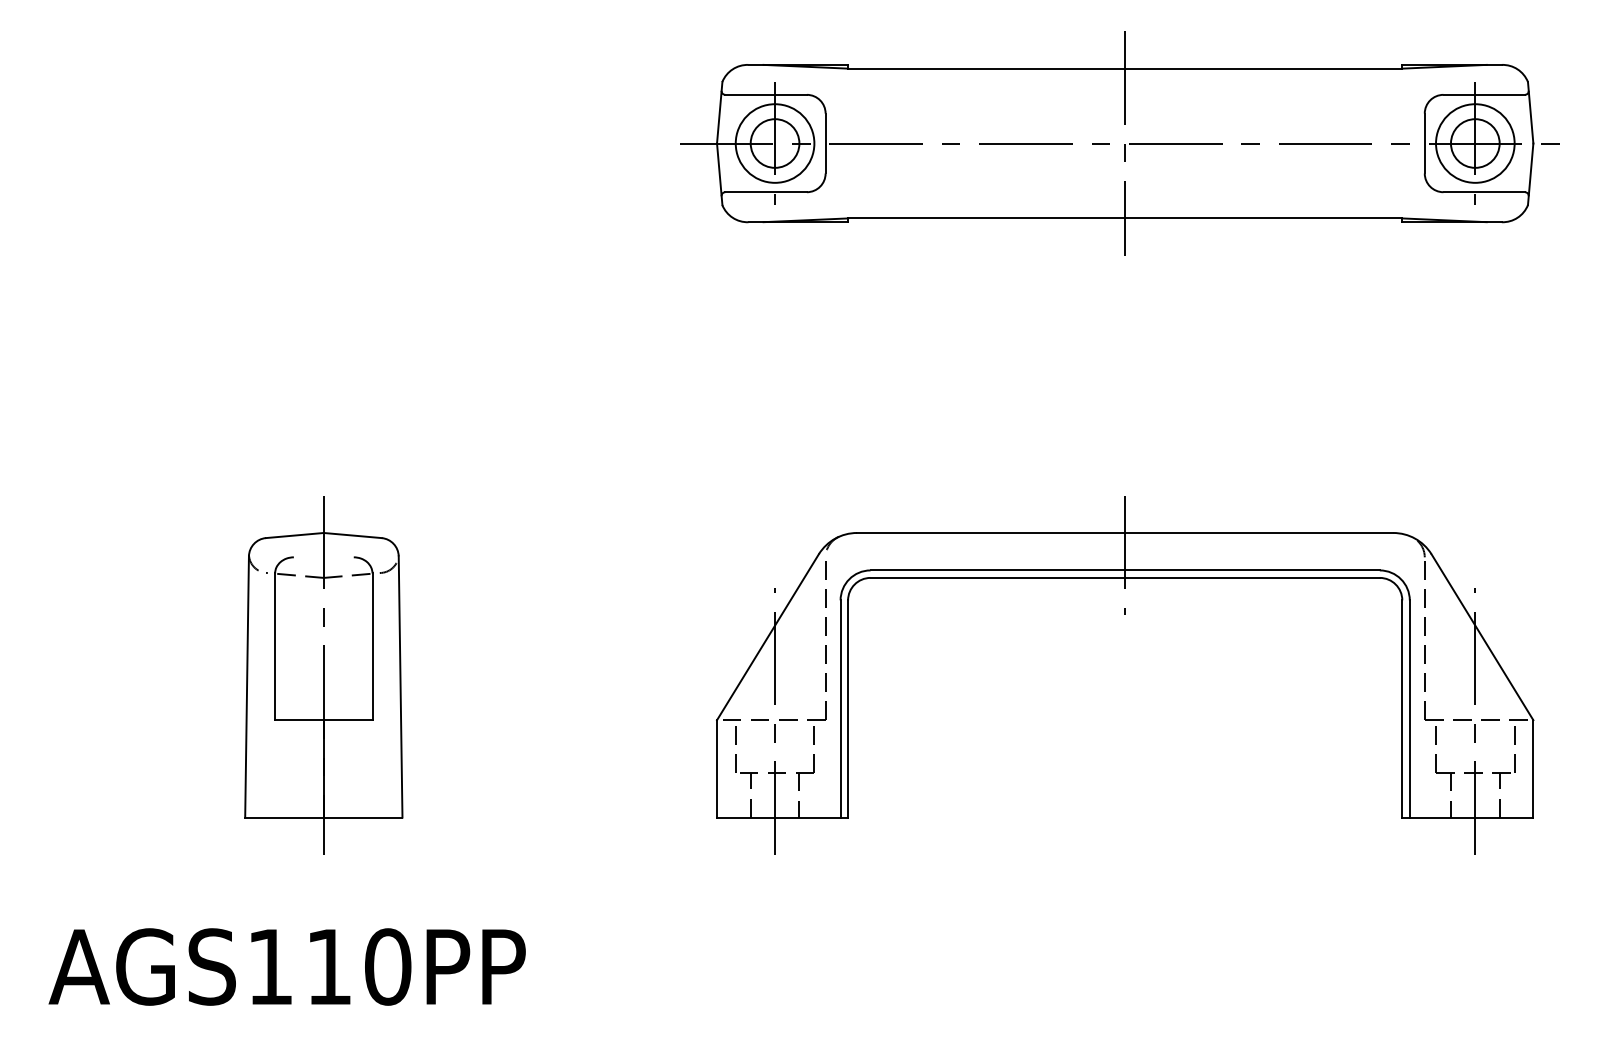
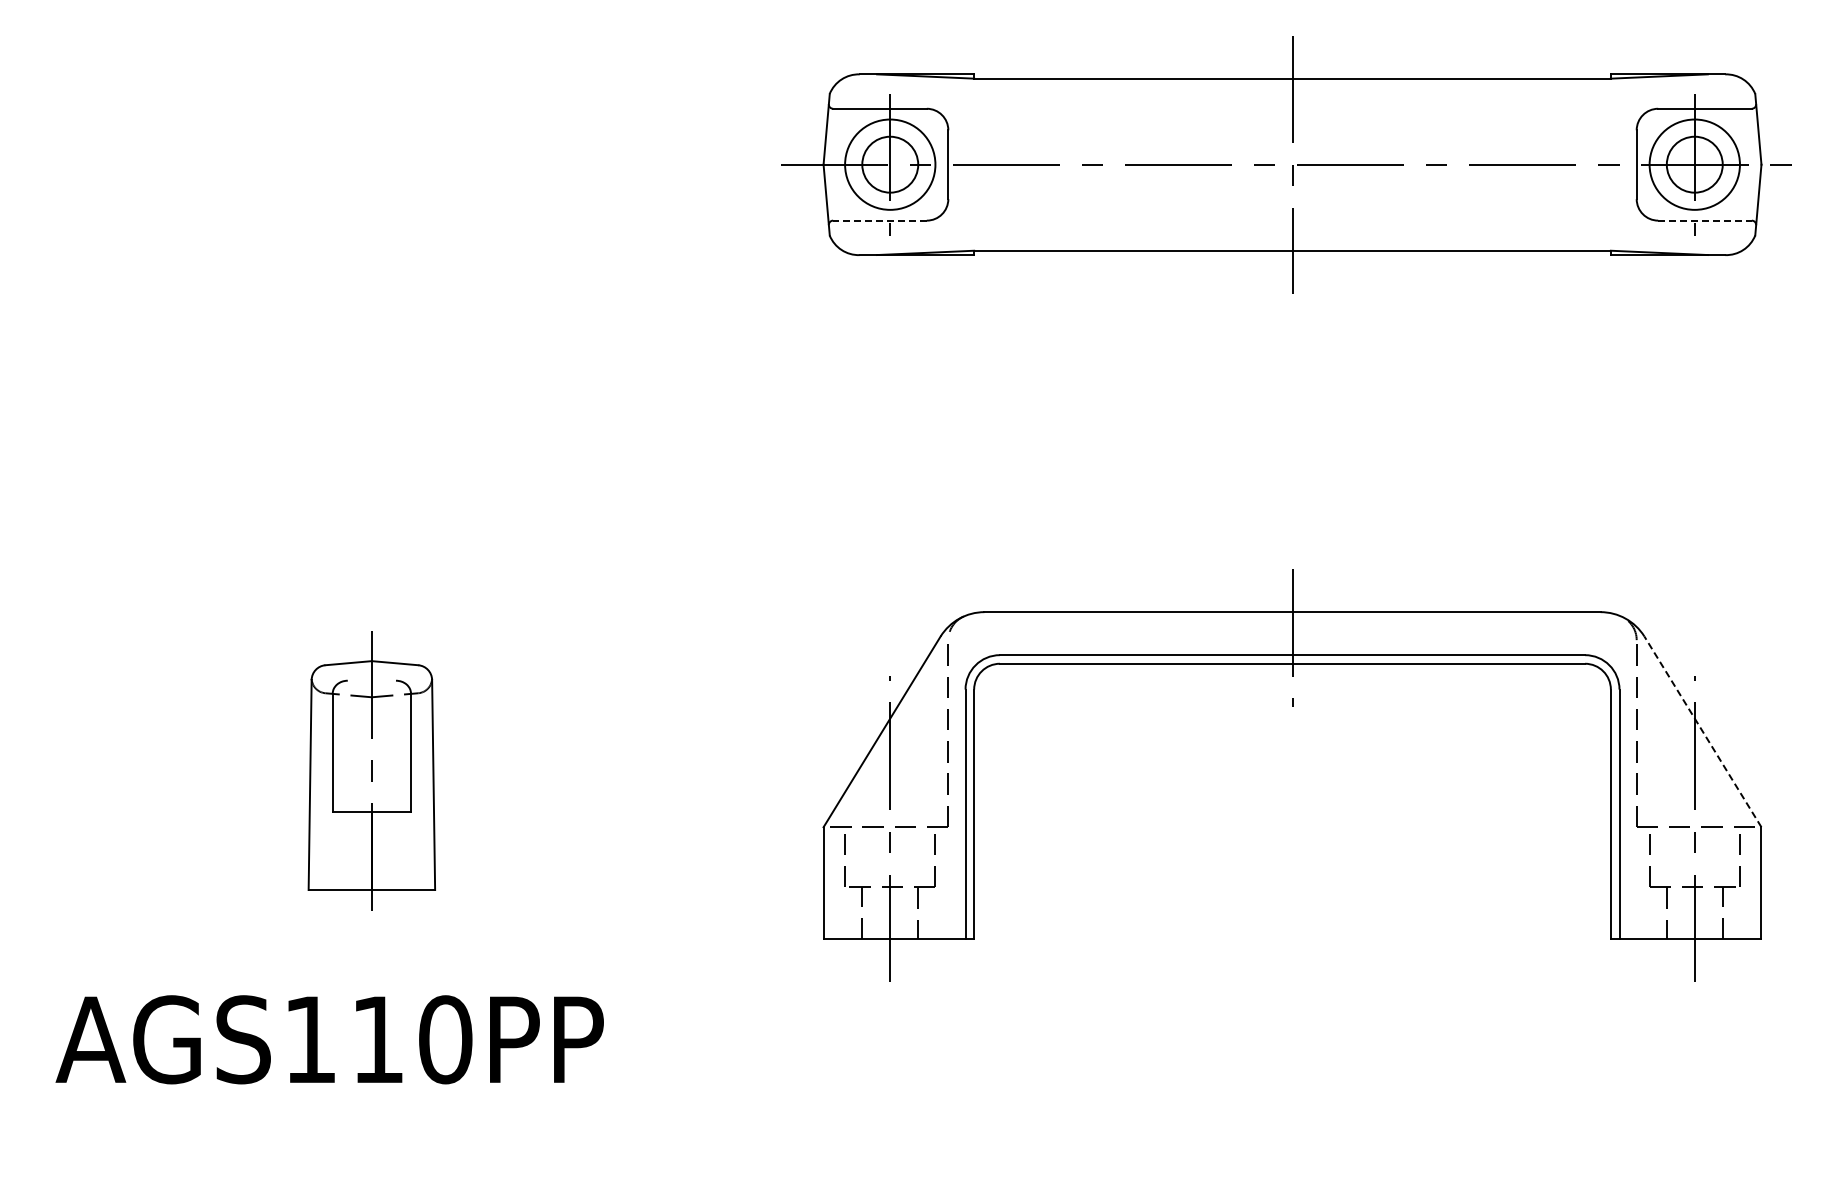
line: (765, 192) -> (879, 220), solid -> dashed
line: (1484, 192) -> (1705, 220), solid -> dashed
line: (1482, 636) -> (1702, 731), solid -> dashed
part: (323, 675) -> (371, 775), size x0.7
text: (286, 966) -> (329, 1039), moved

